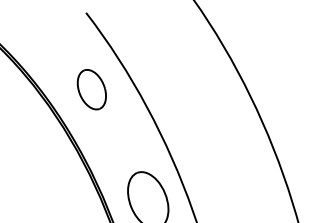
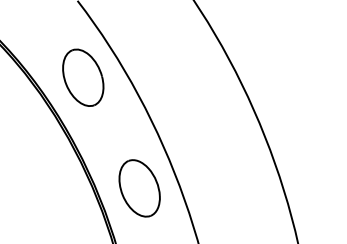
part: (92, 89) -> (83, 77), size x1.43

